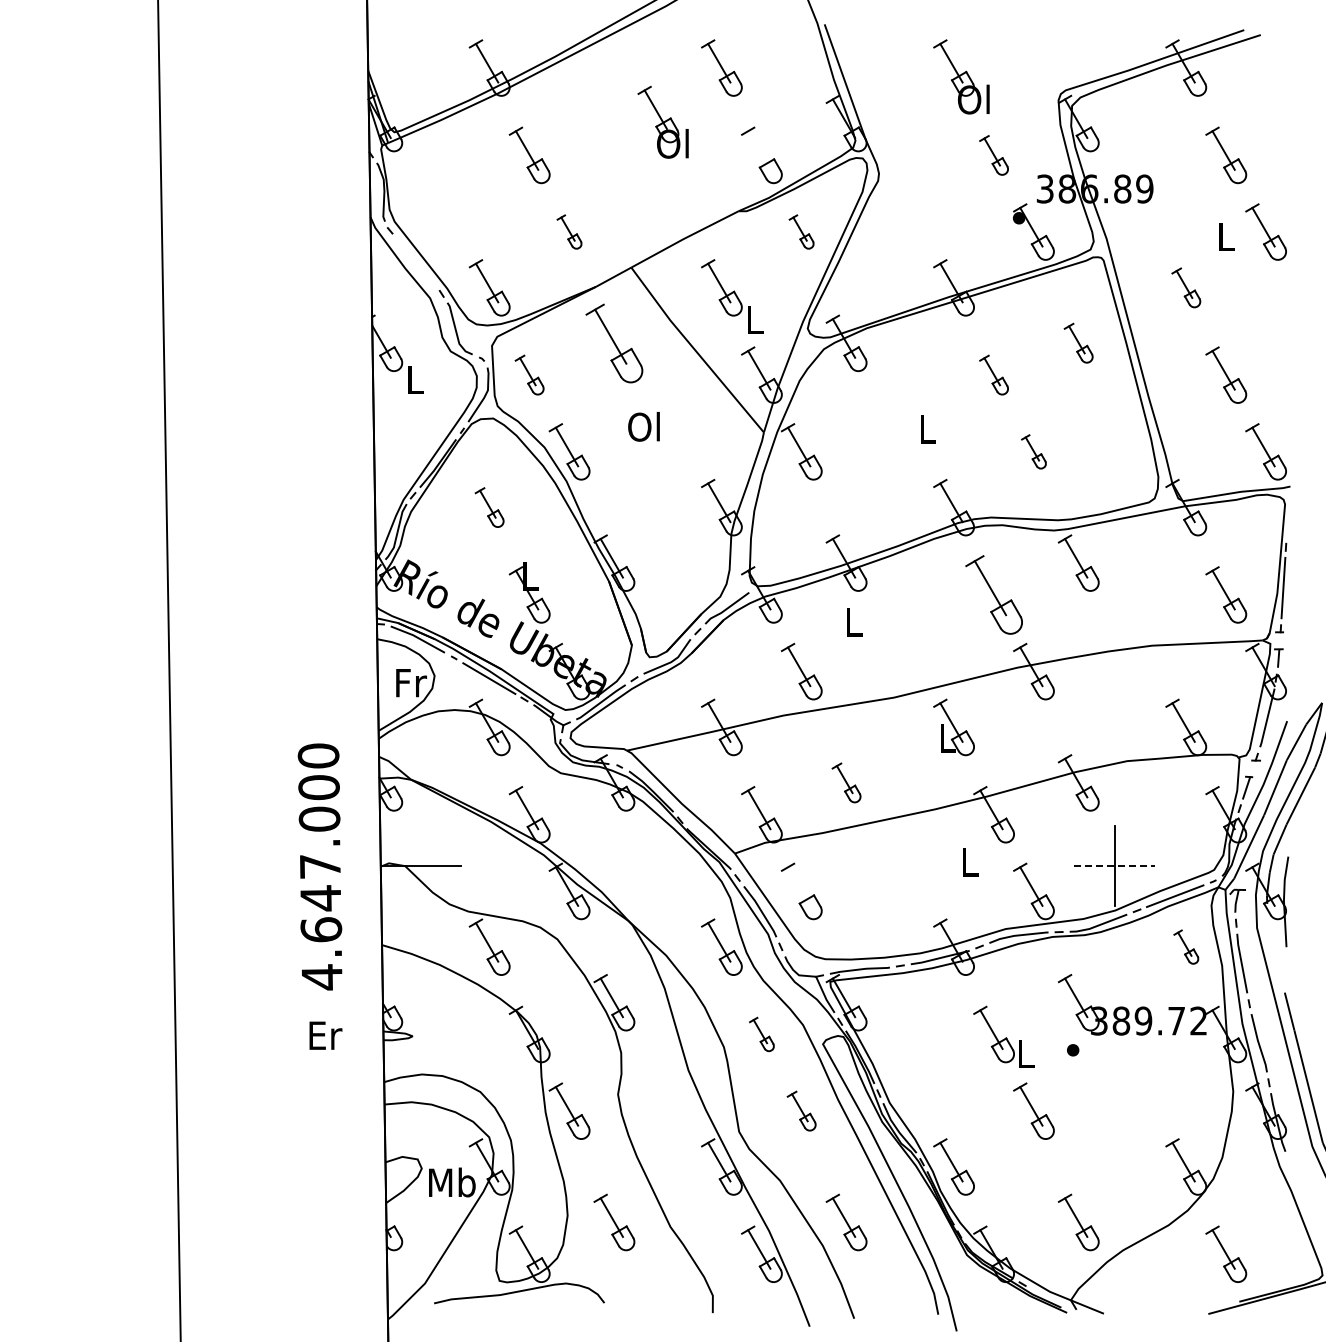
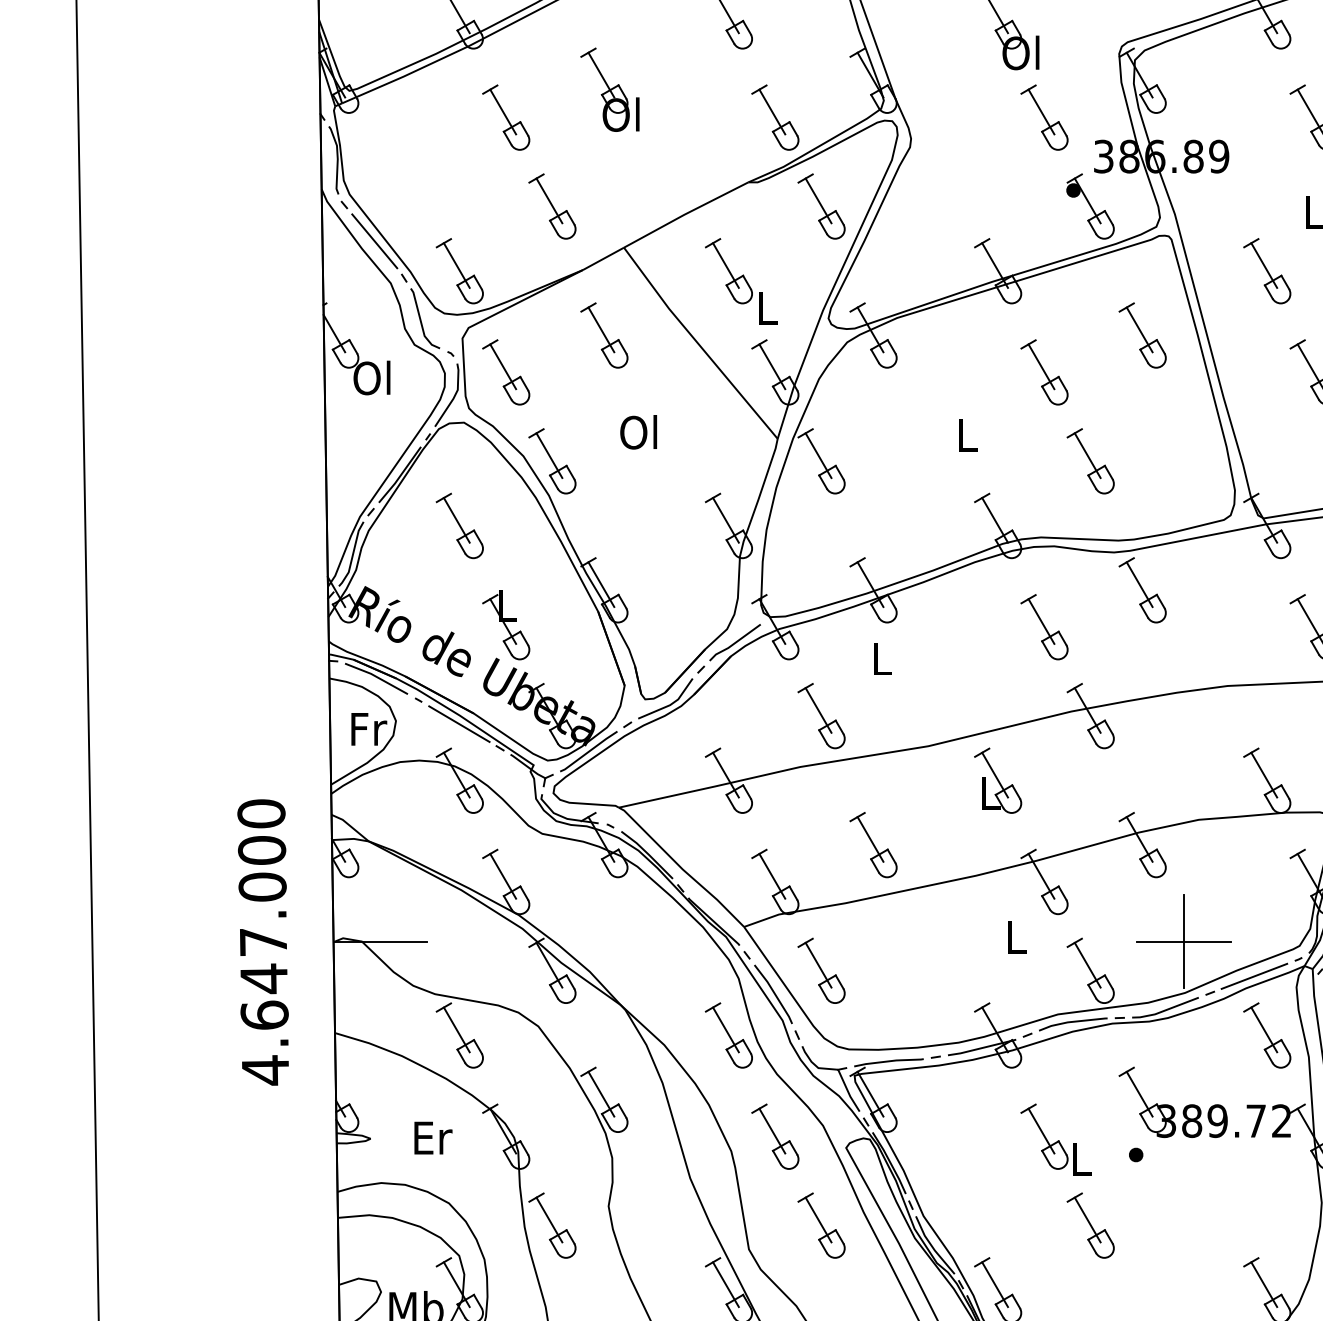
part: (662, 121) -> (609, 88), moved
line: (759, 150) -> (772, 111), added
part: (993, 155) -> (1043, 117), size x1.43
part: (569, 231) -> (552, 205), size x1.67
part: (801, 231) -> (821, 205), size x1.67
line: (415, 261) -> (373, 240), added
part: (1186, 287) -> (1267, 270), size x1.43
part: (614, 342) -> (604, 334), size x0.71
part: (1078, 342) -> (1142, 334), size x1.43
part: (529, 374) -> (505, 371), size x1.43
part: (993, 374) -> (1043, 371), size x1.43
text: (413, 379) -> (371, 377), L -> Ol
part: (1033, 451) -> (1090, 460), size x1.67
part: (489, 507) -> (459, 525), size x1.43
part: (993, 594) -> (1043, 626), size x0.71
part: (846, 782) -> (873, 844), size x1.43
line: (1115, 866) -> (1185, 941), dashed -> solid
line: (799, 886) -> (818, 965), added
part: (1186, 946) -> (1267, 1034), size x1.67
part: (761, 1034) -> (774, 1136), size x1.67
text: (325, 1035) -> (432, 1137), moved
part: (801, 1110) -> (821, 1224), size x1.43

